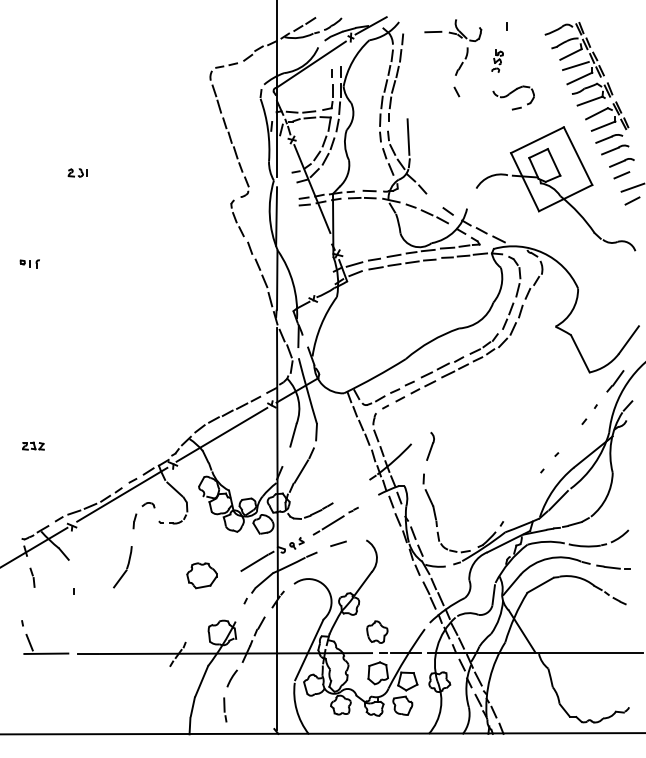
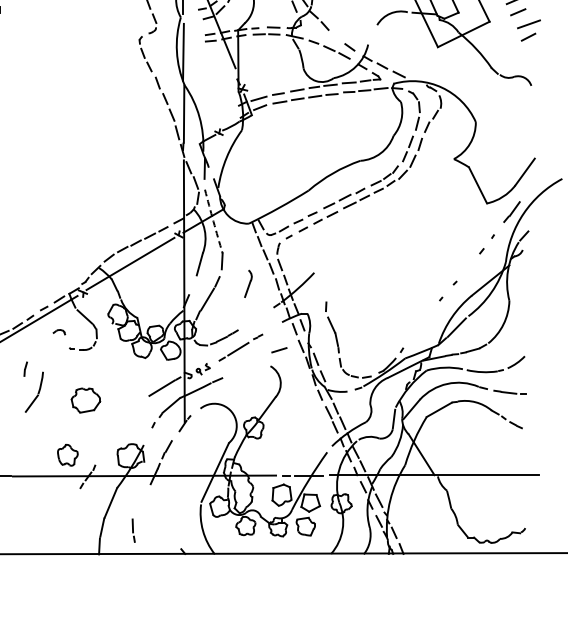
arc: (307, 391) -> (213, 221), solid -> dashed
part: (430, 445) -> (248, 283), moved
line: (134, 521) -> (25, 369), moved
line: (338, 543) -> (279, 349), moved
part: (201, 575) -> (85, 400), moved
part: (377, 631) -> (68, 454), moved
line: (277, 666) -> (184, 488), removed
line: (231, 678) -> (139, 500), removed

